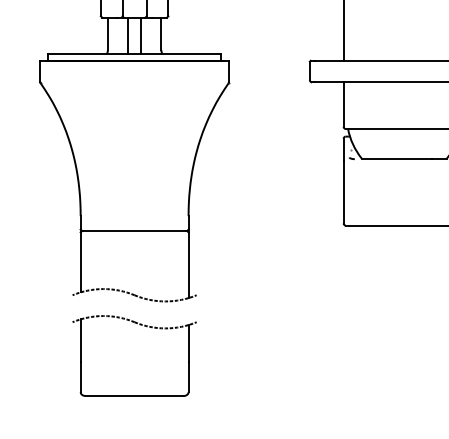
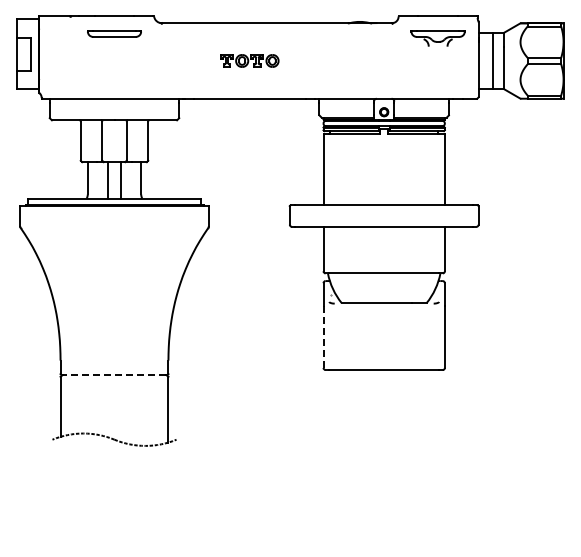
line: (343, 192) -> (323, 336), solid -> dashed
line: (134, 231) -> (114, 375), solid -> dashed
part: (141, 326) -> (121, 470), removed

